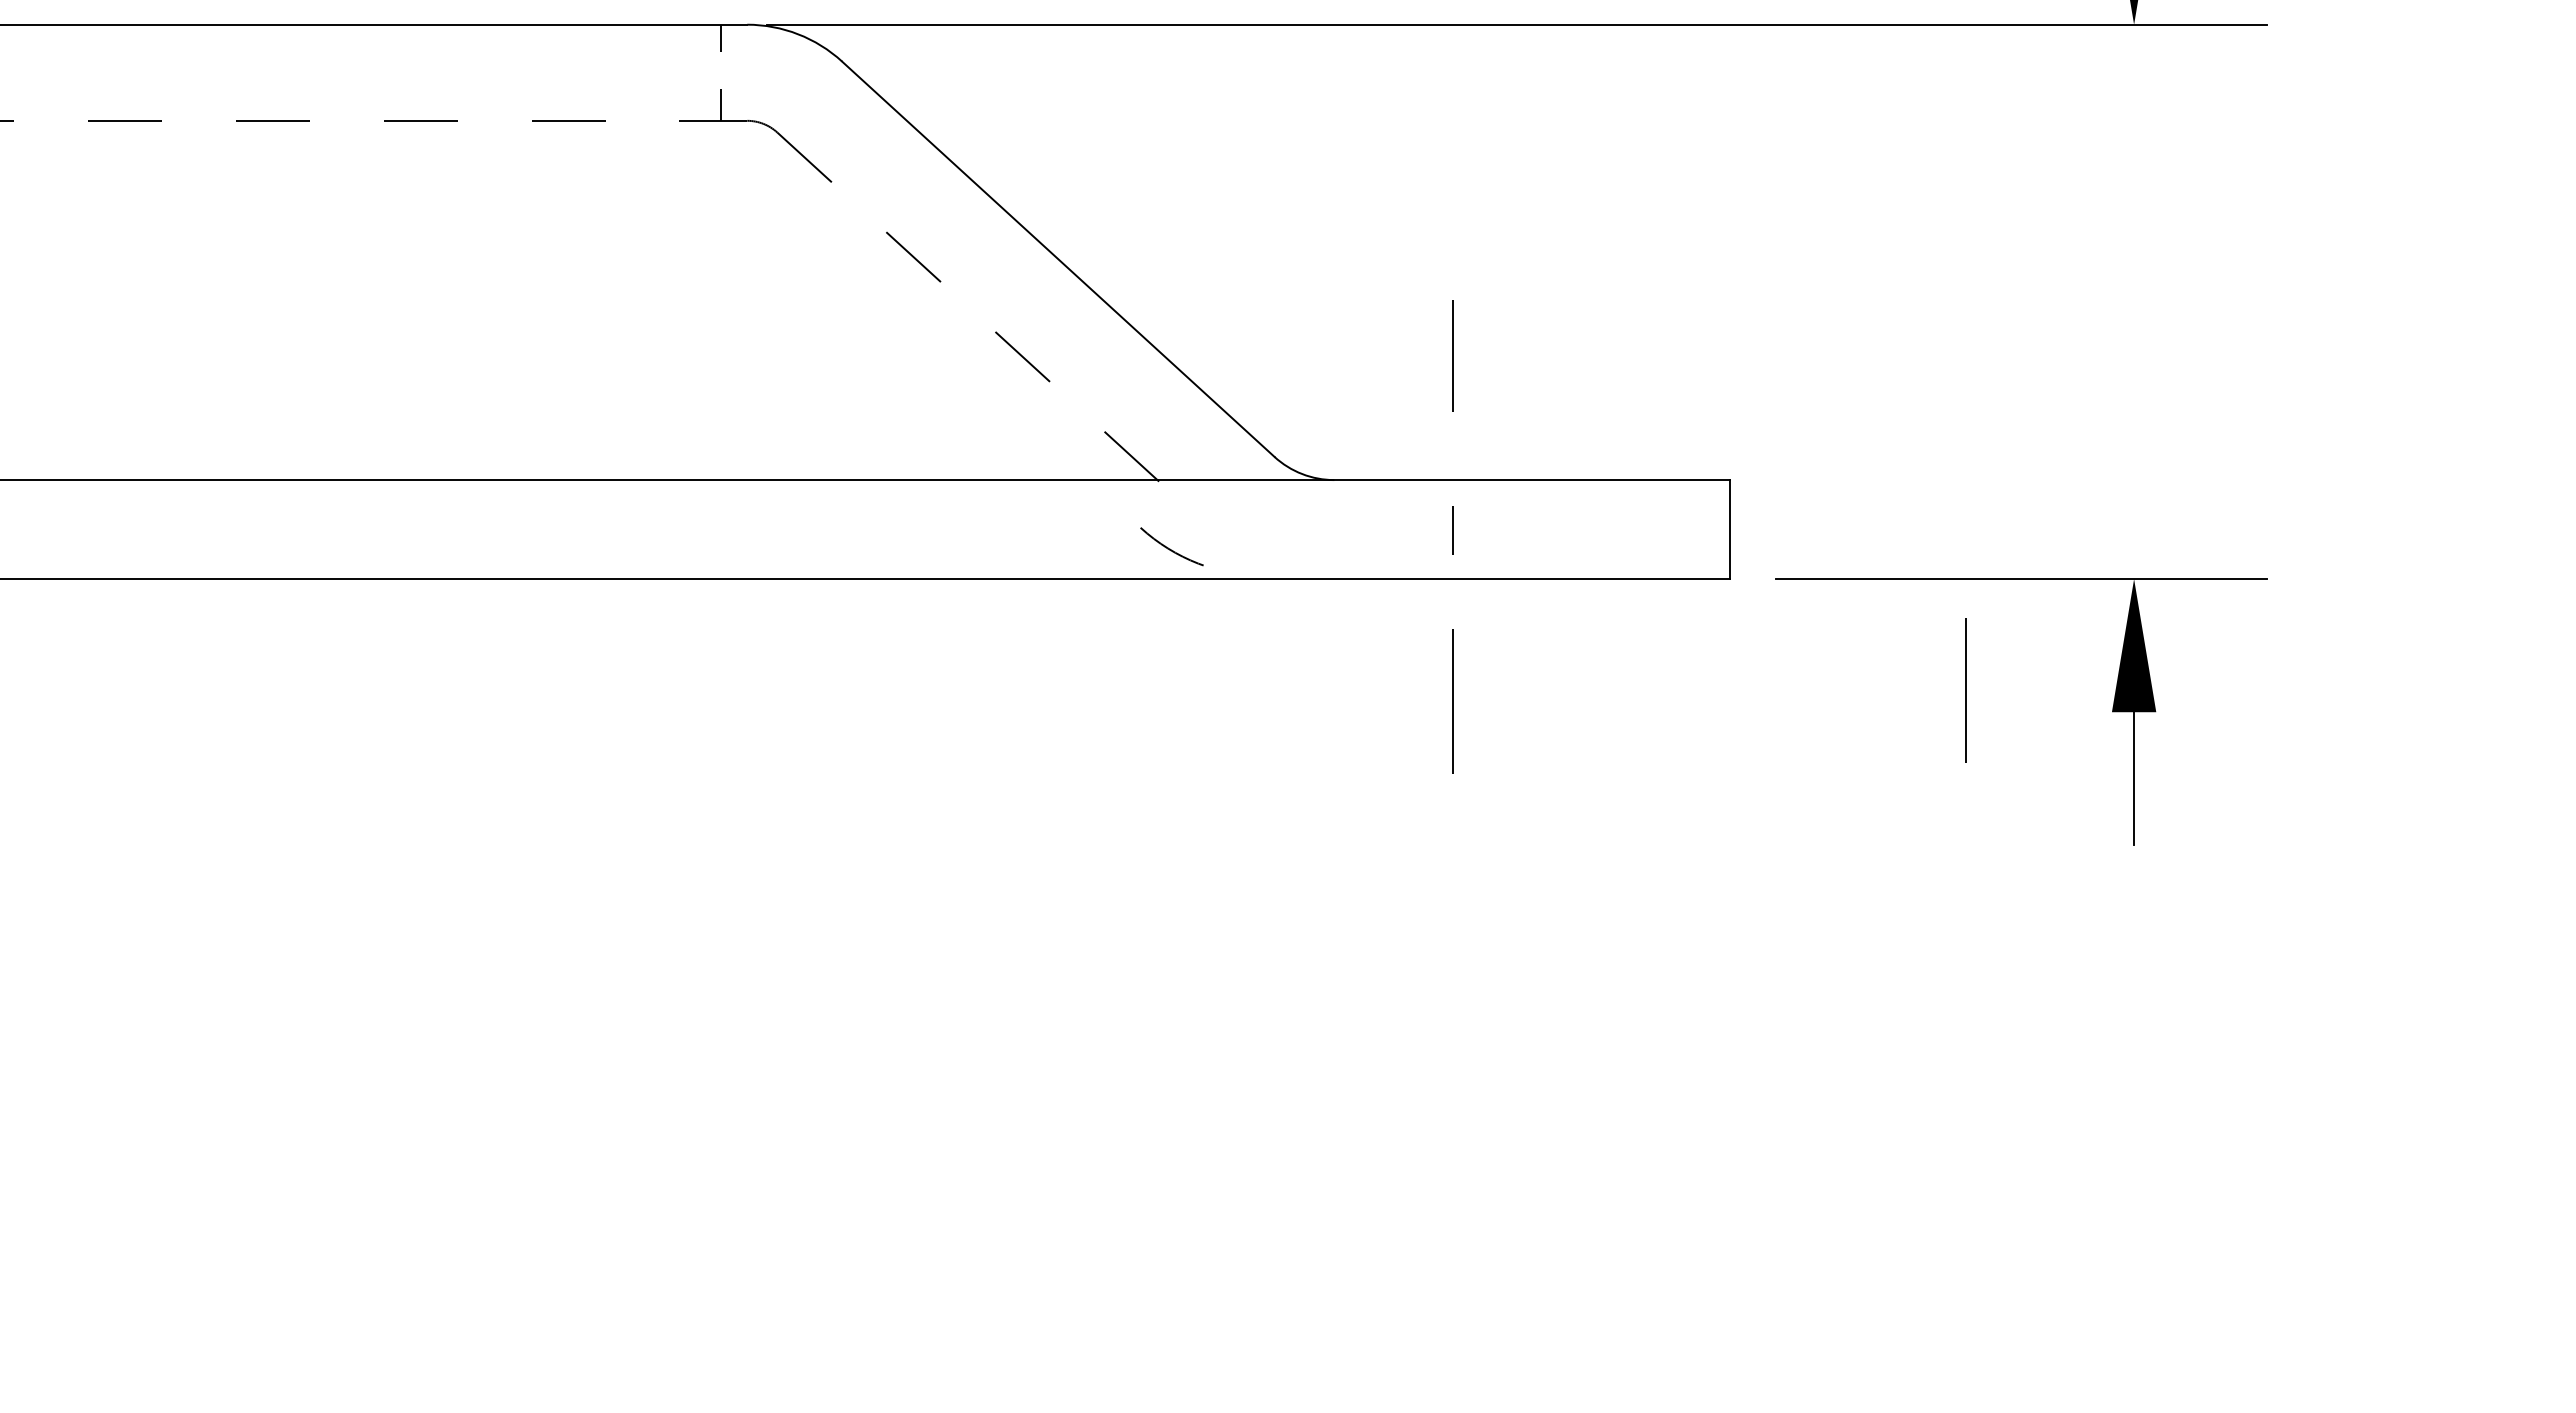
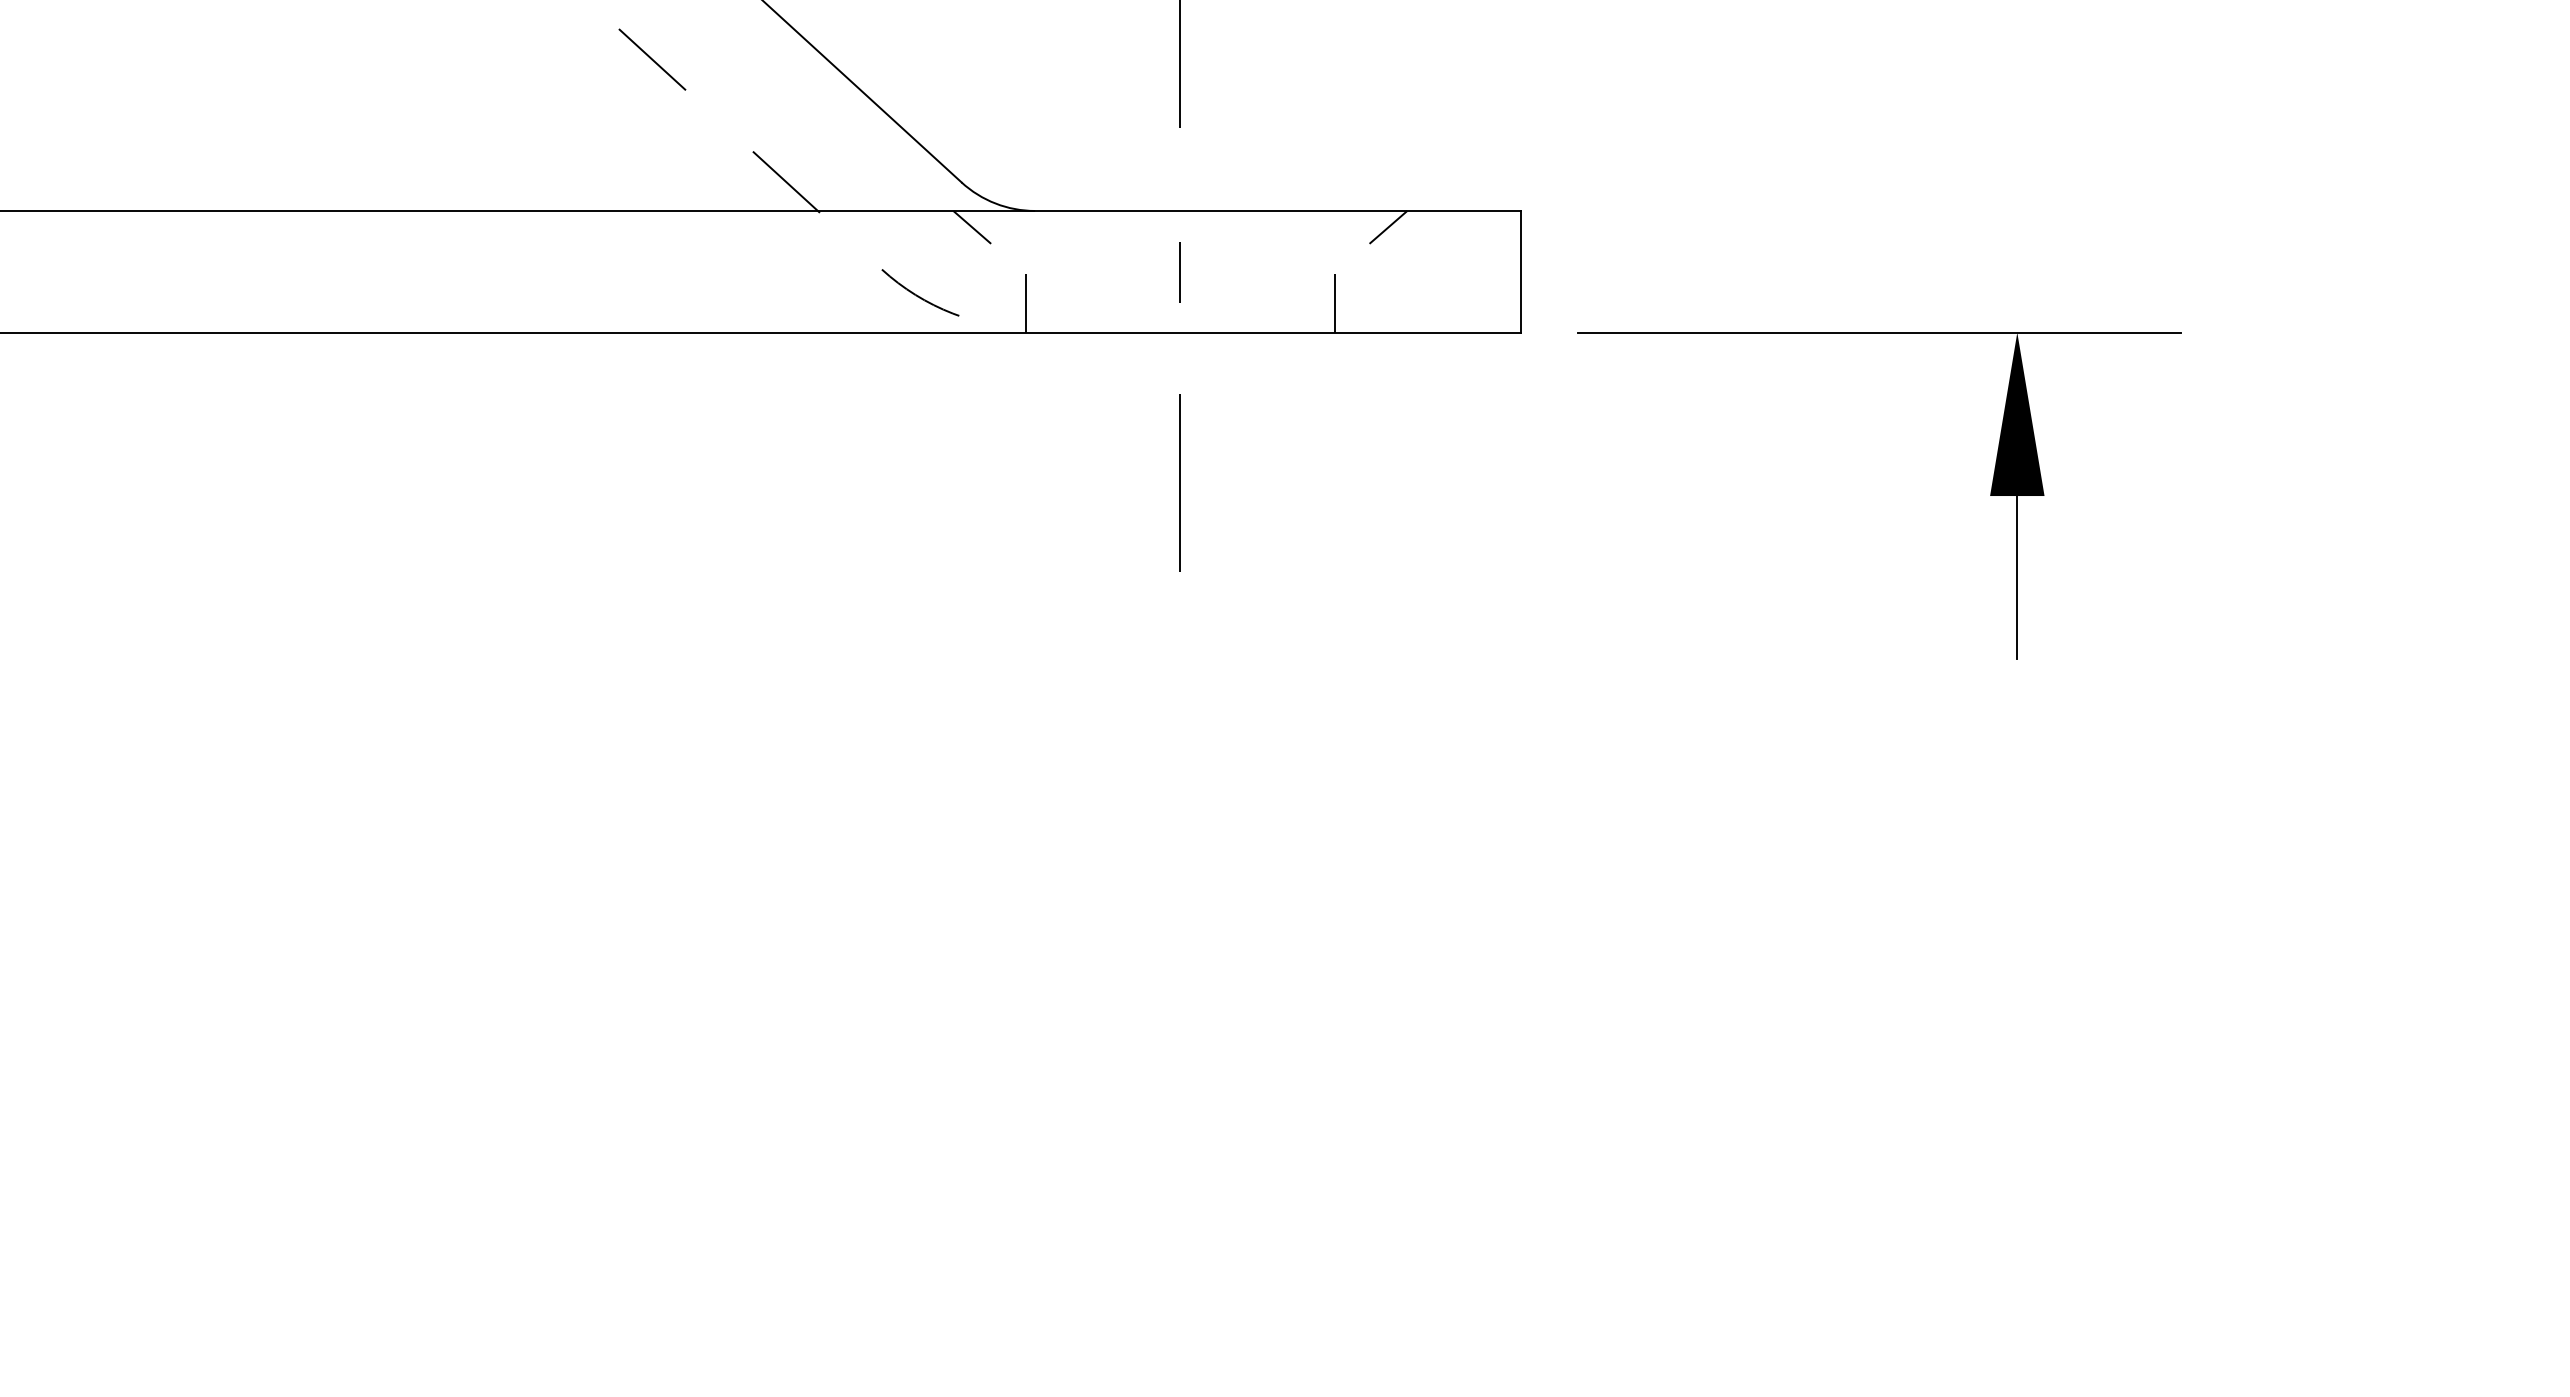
line: (1282, 493) -> (971, 227), added
line: (1621, 493) -> (1387, 227), added
arc: (1170, 548) -> (918, 294), moved
line: (1326, 555) -> (1025, 303), added
line: (1578, 555) -> (1334, 303), added
line: (1965, 690) -> (1810, 469), removed

